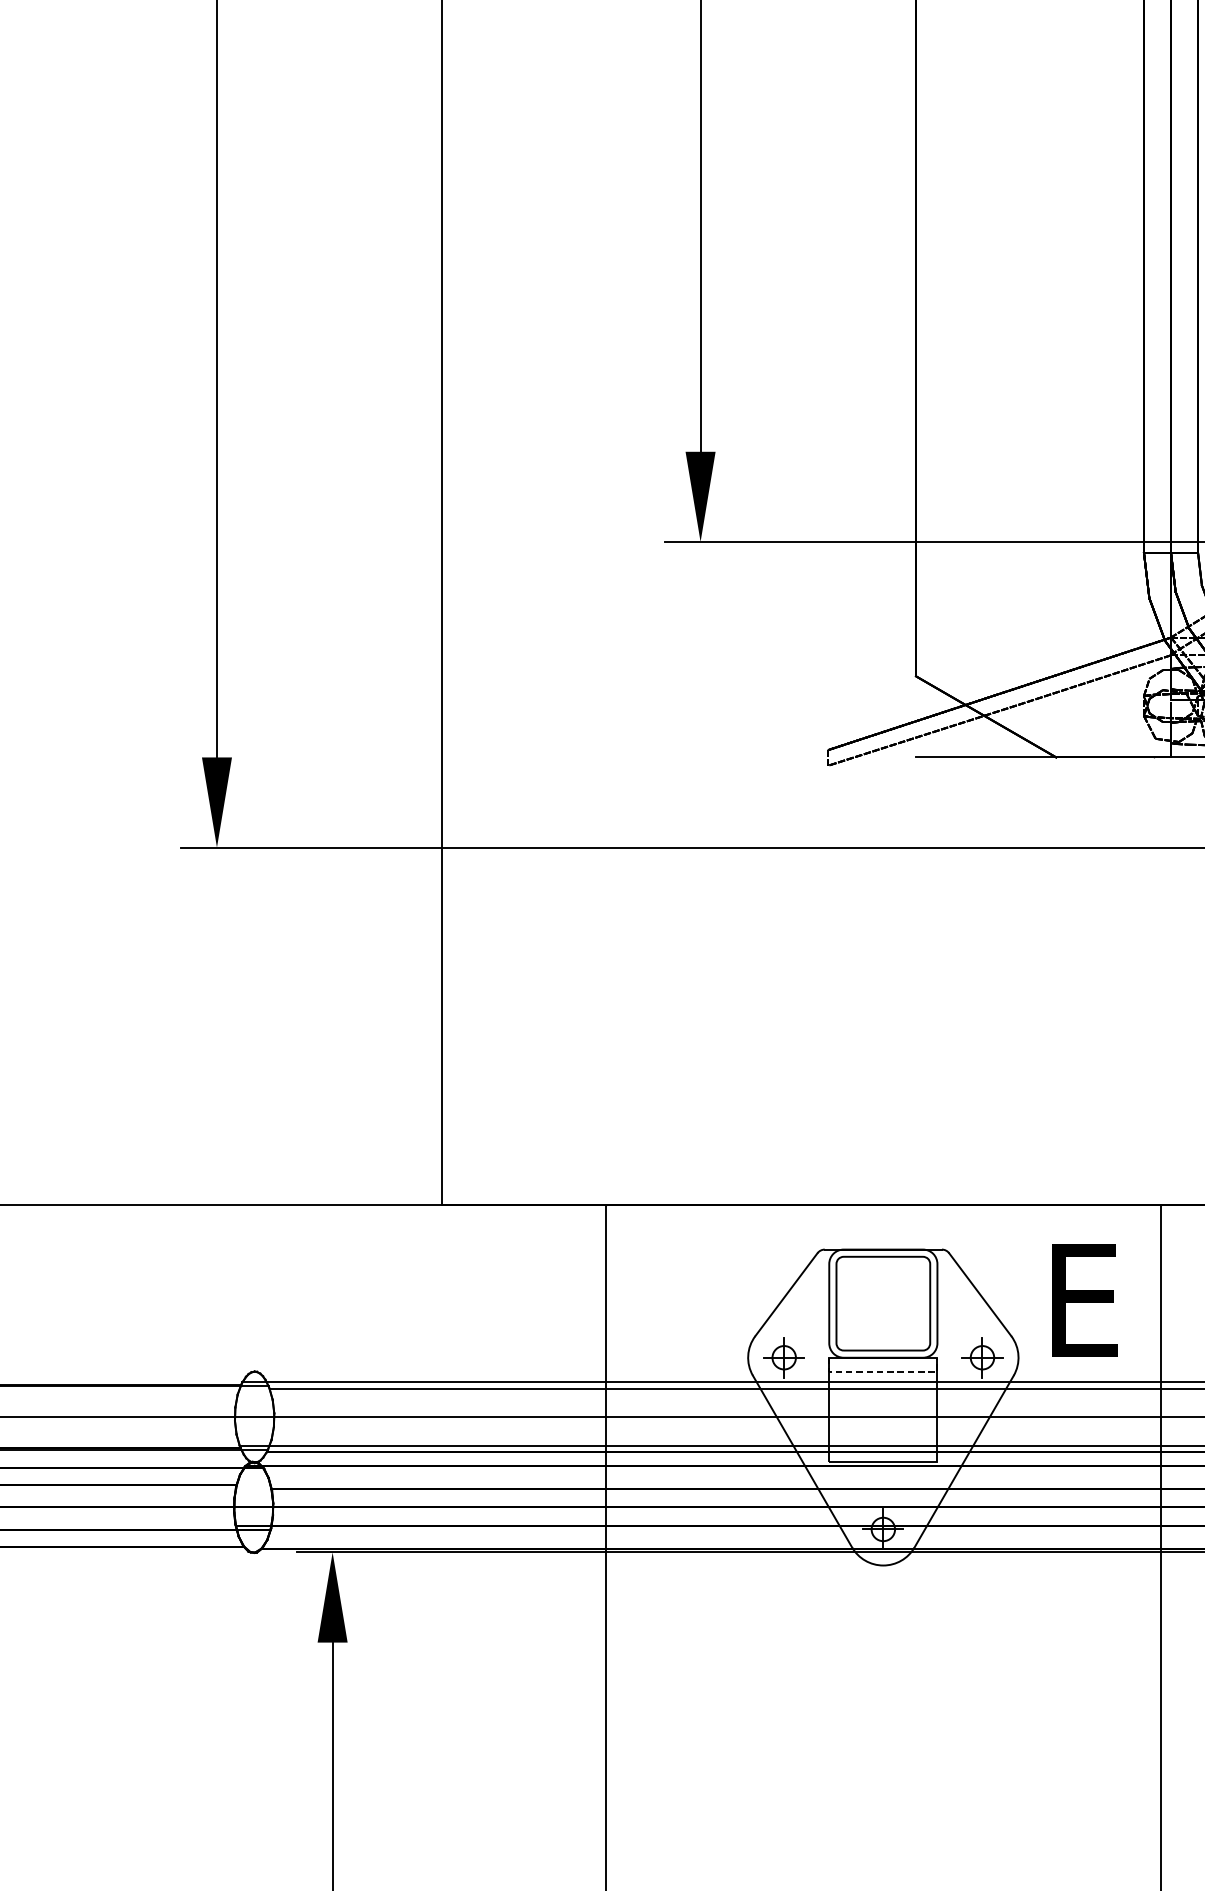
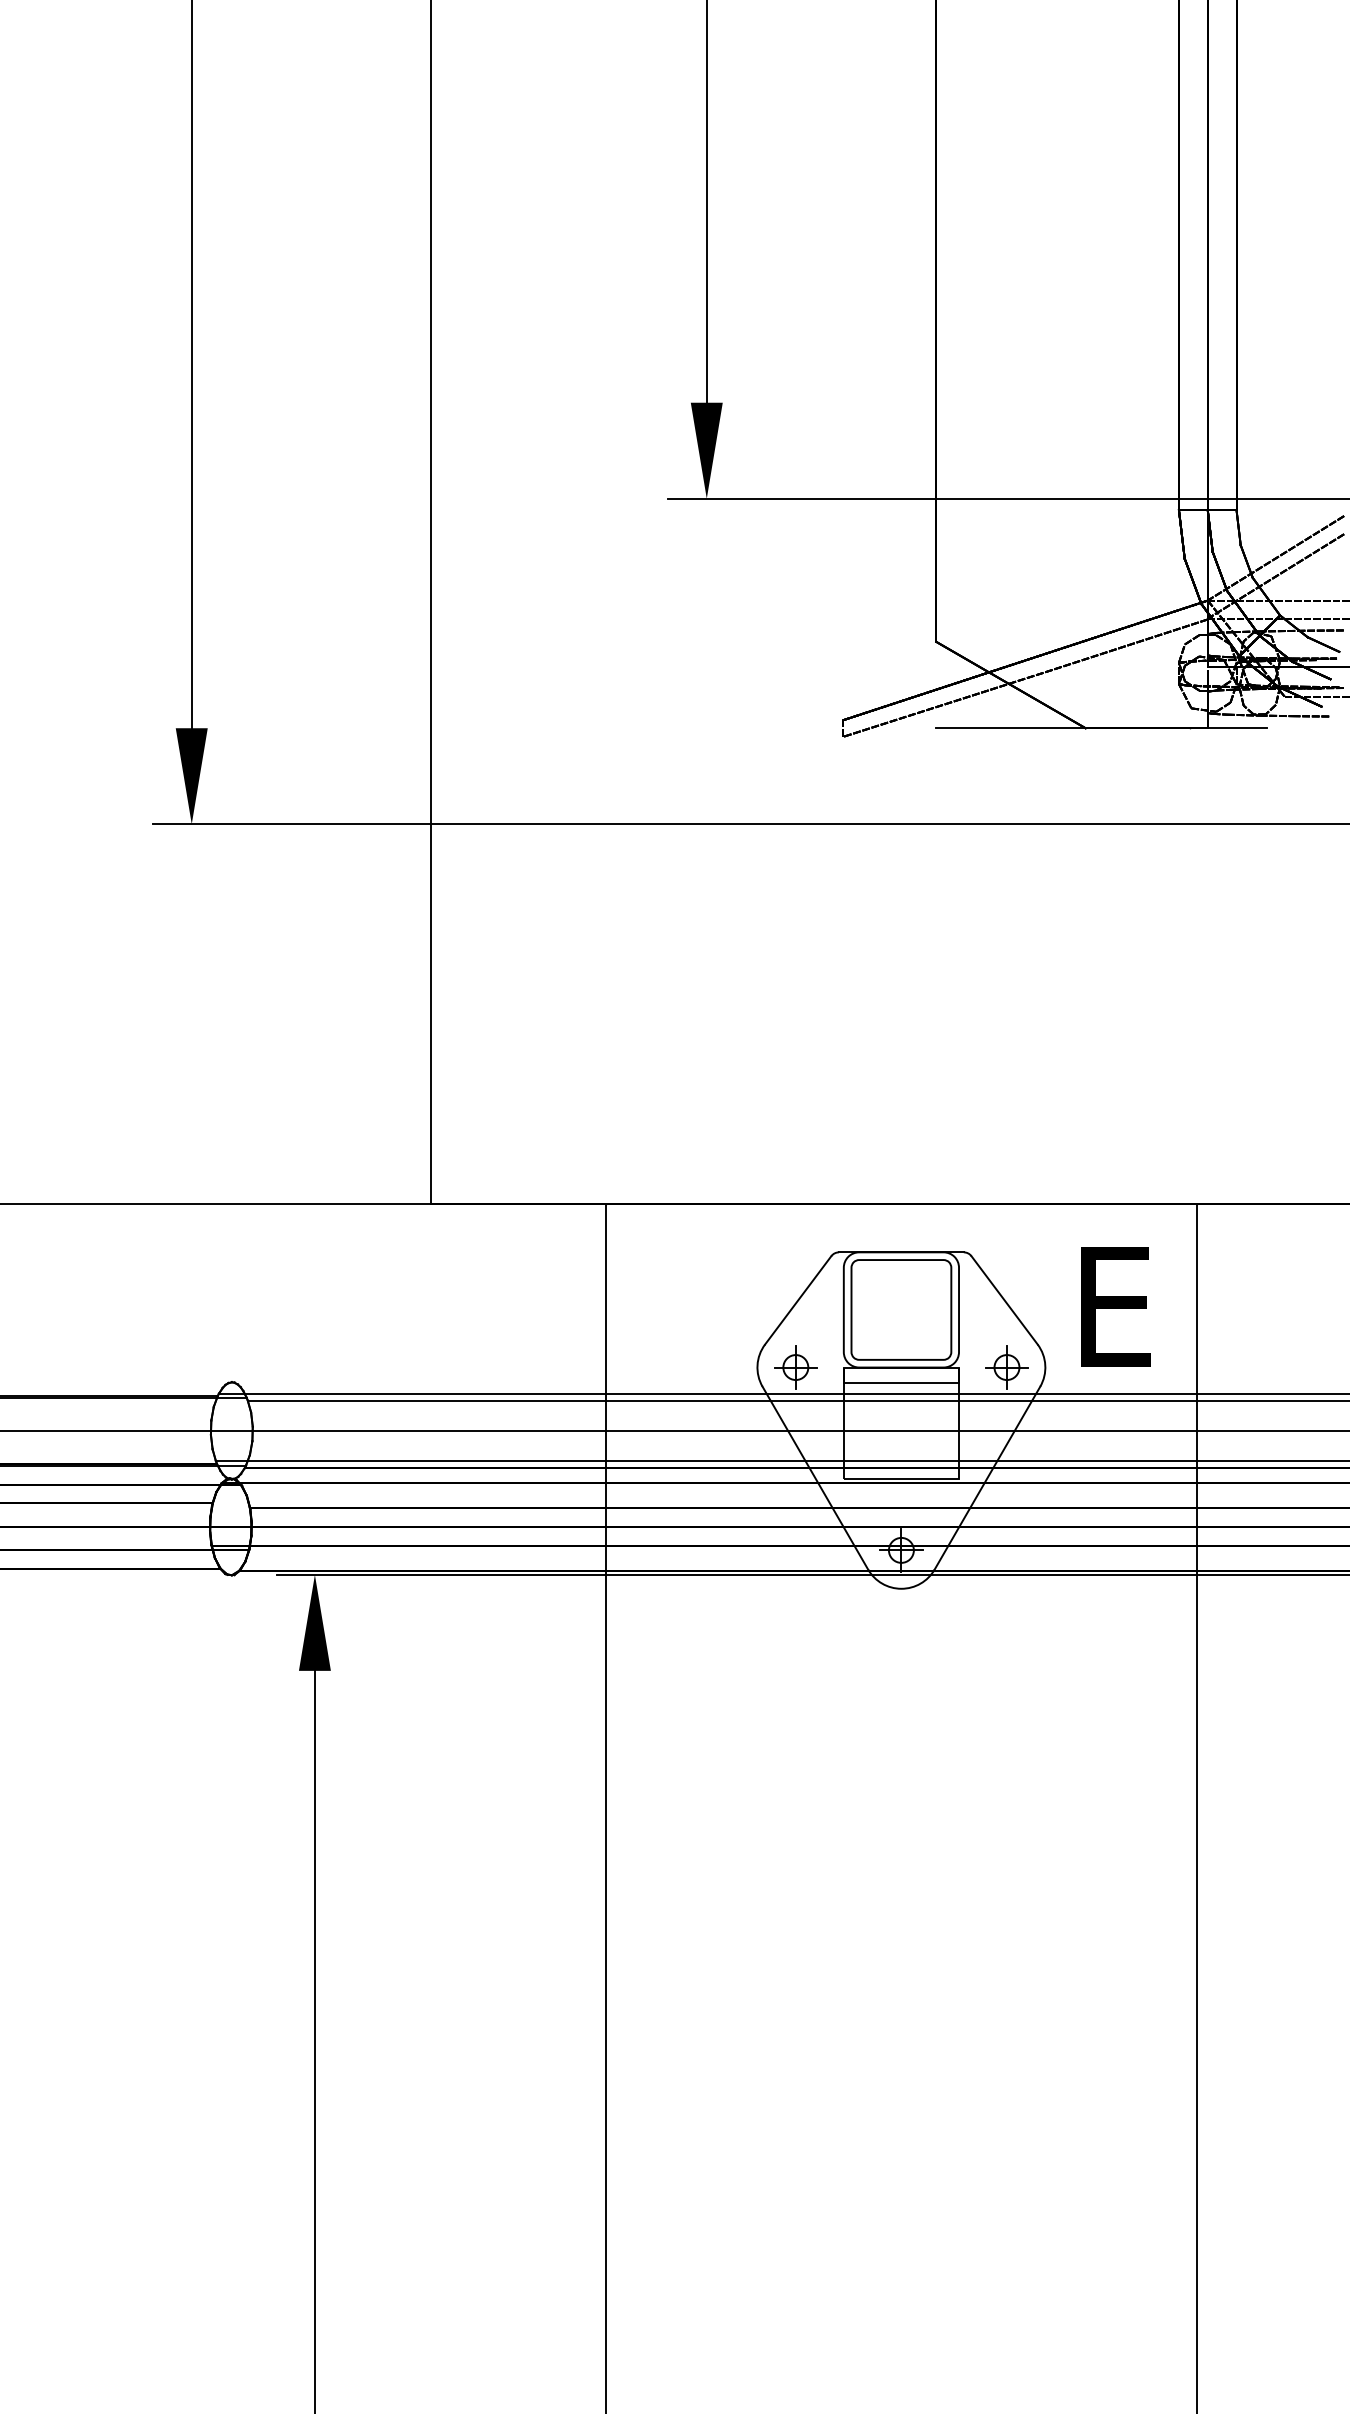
line: (883, 1371) -> (901, 1382), dashed -> solid

